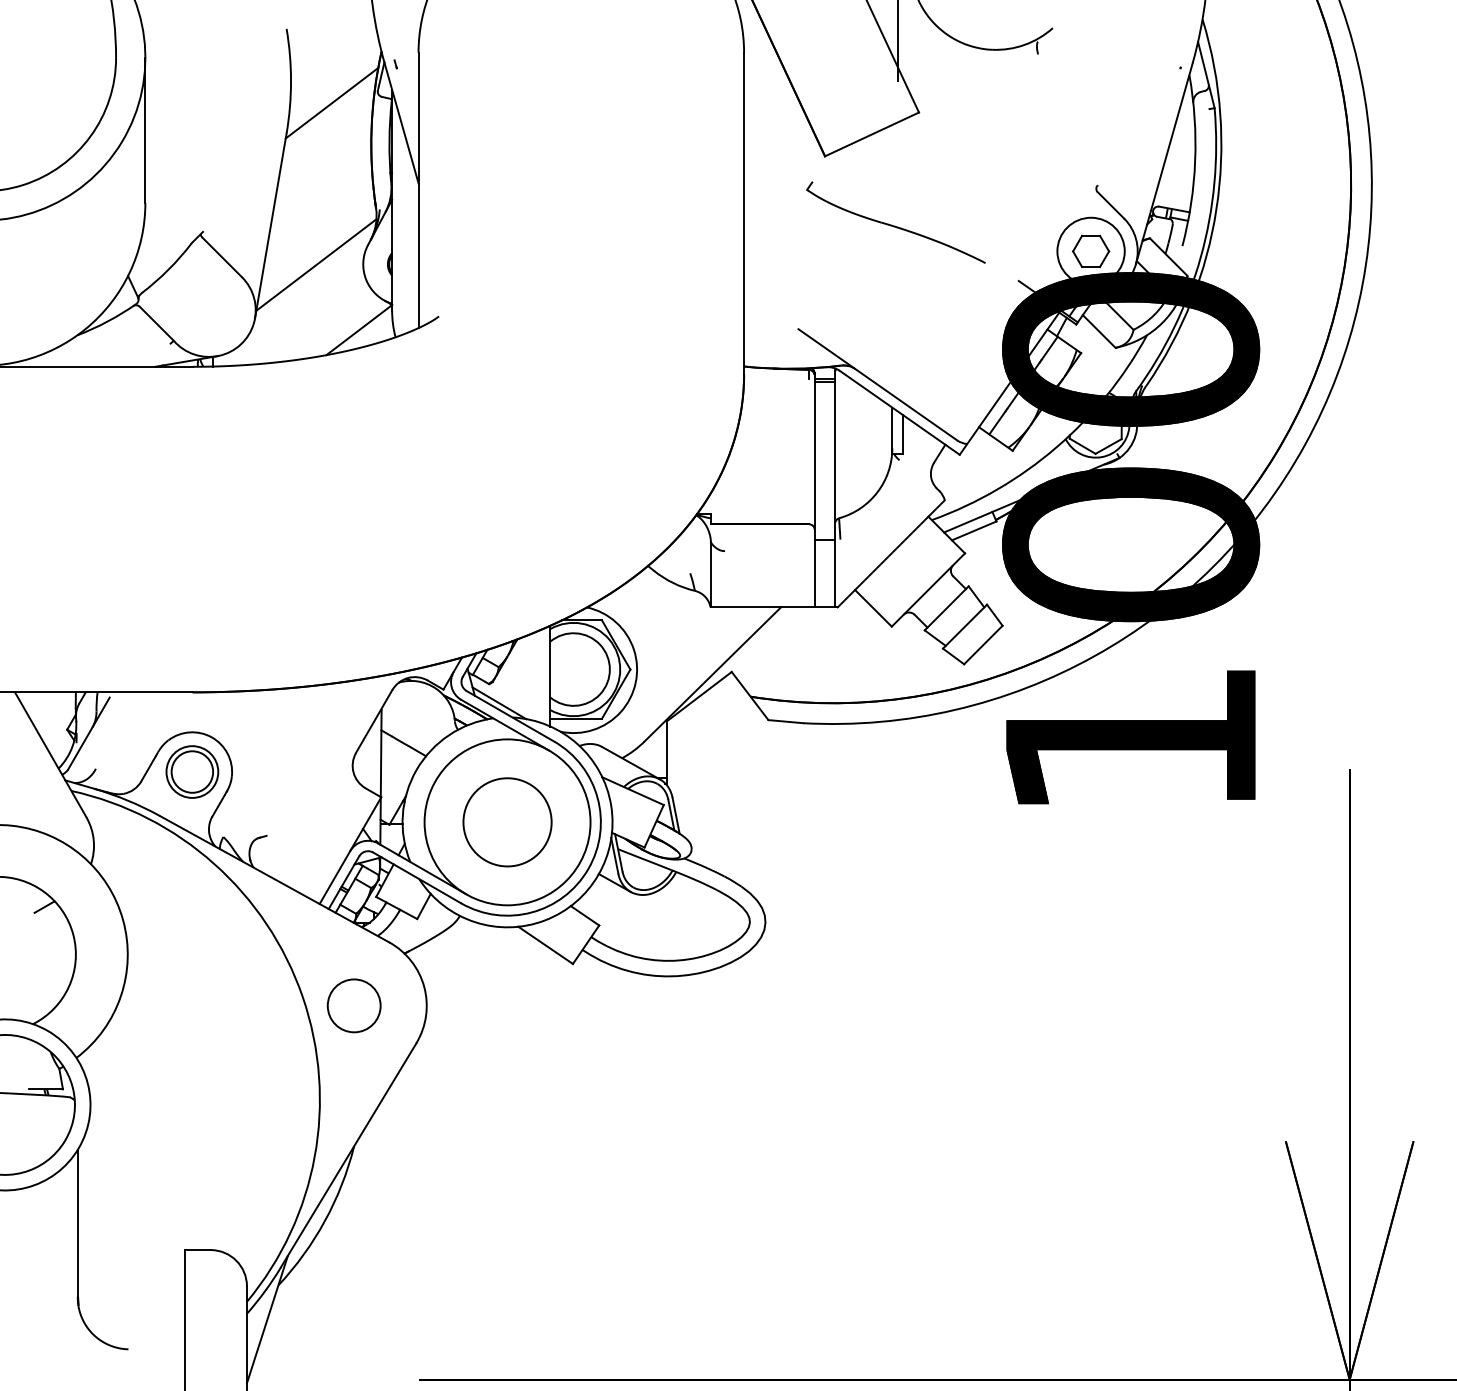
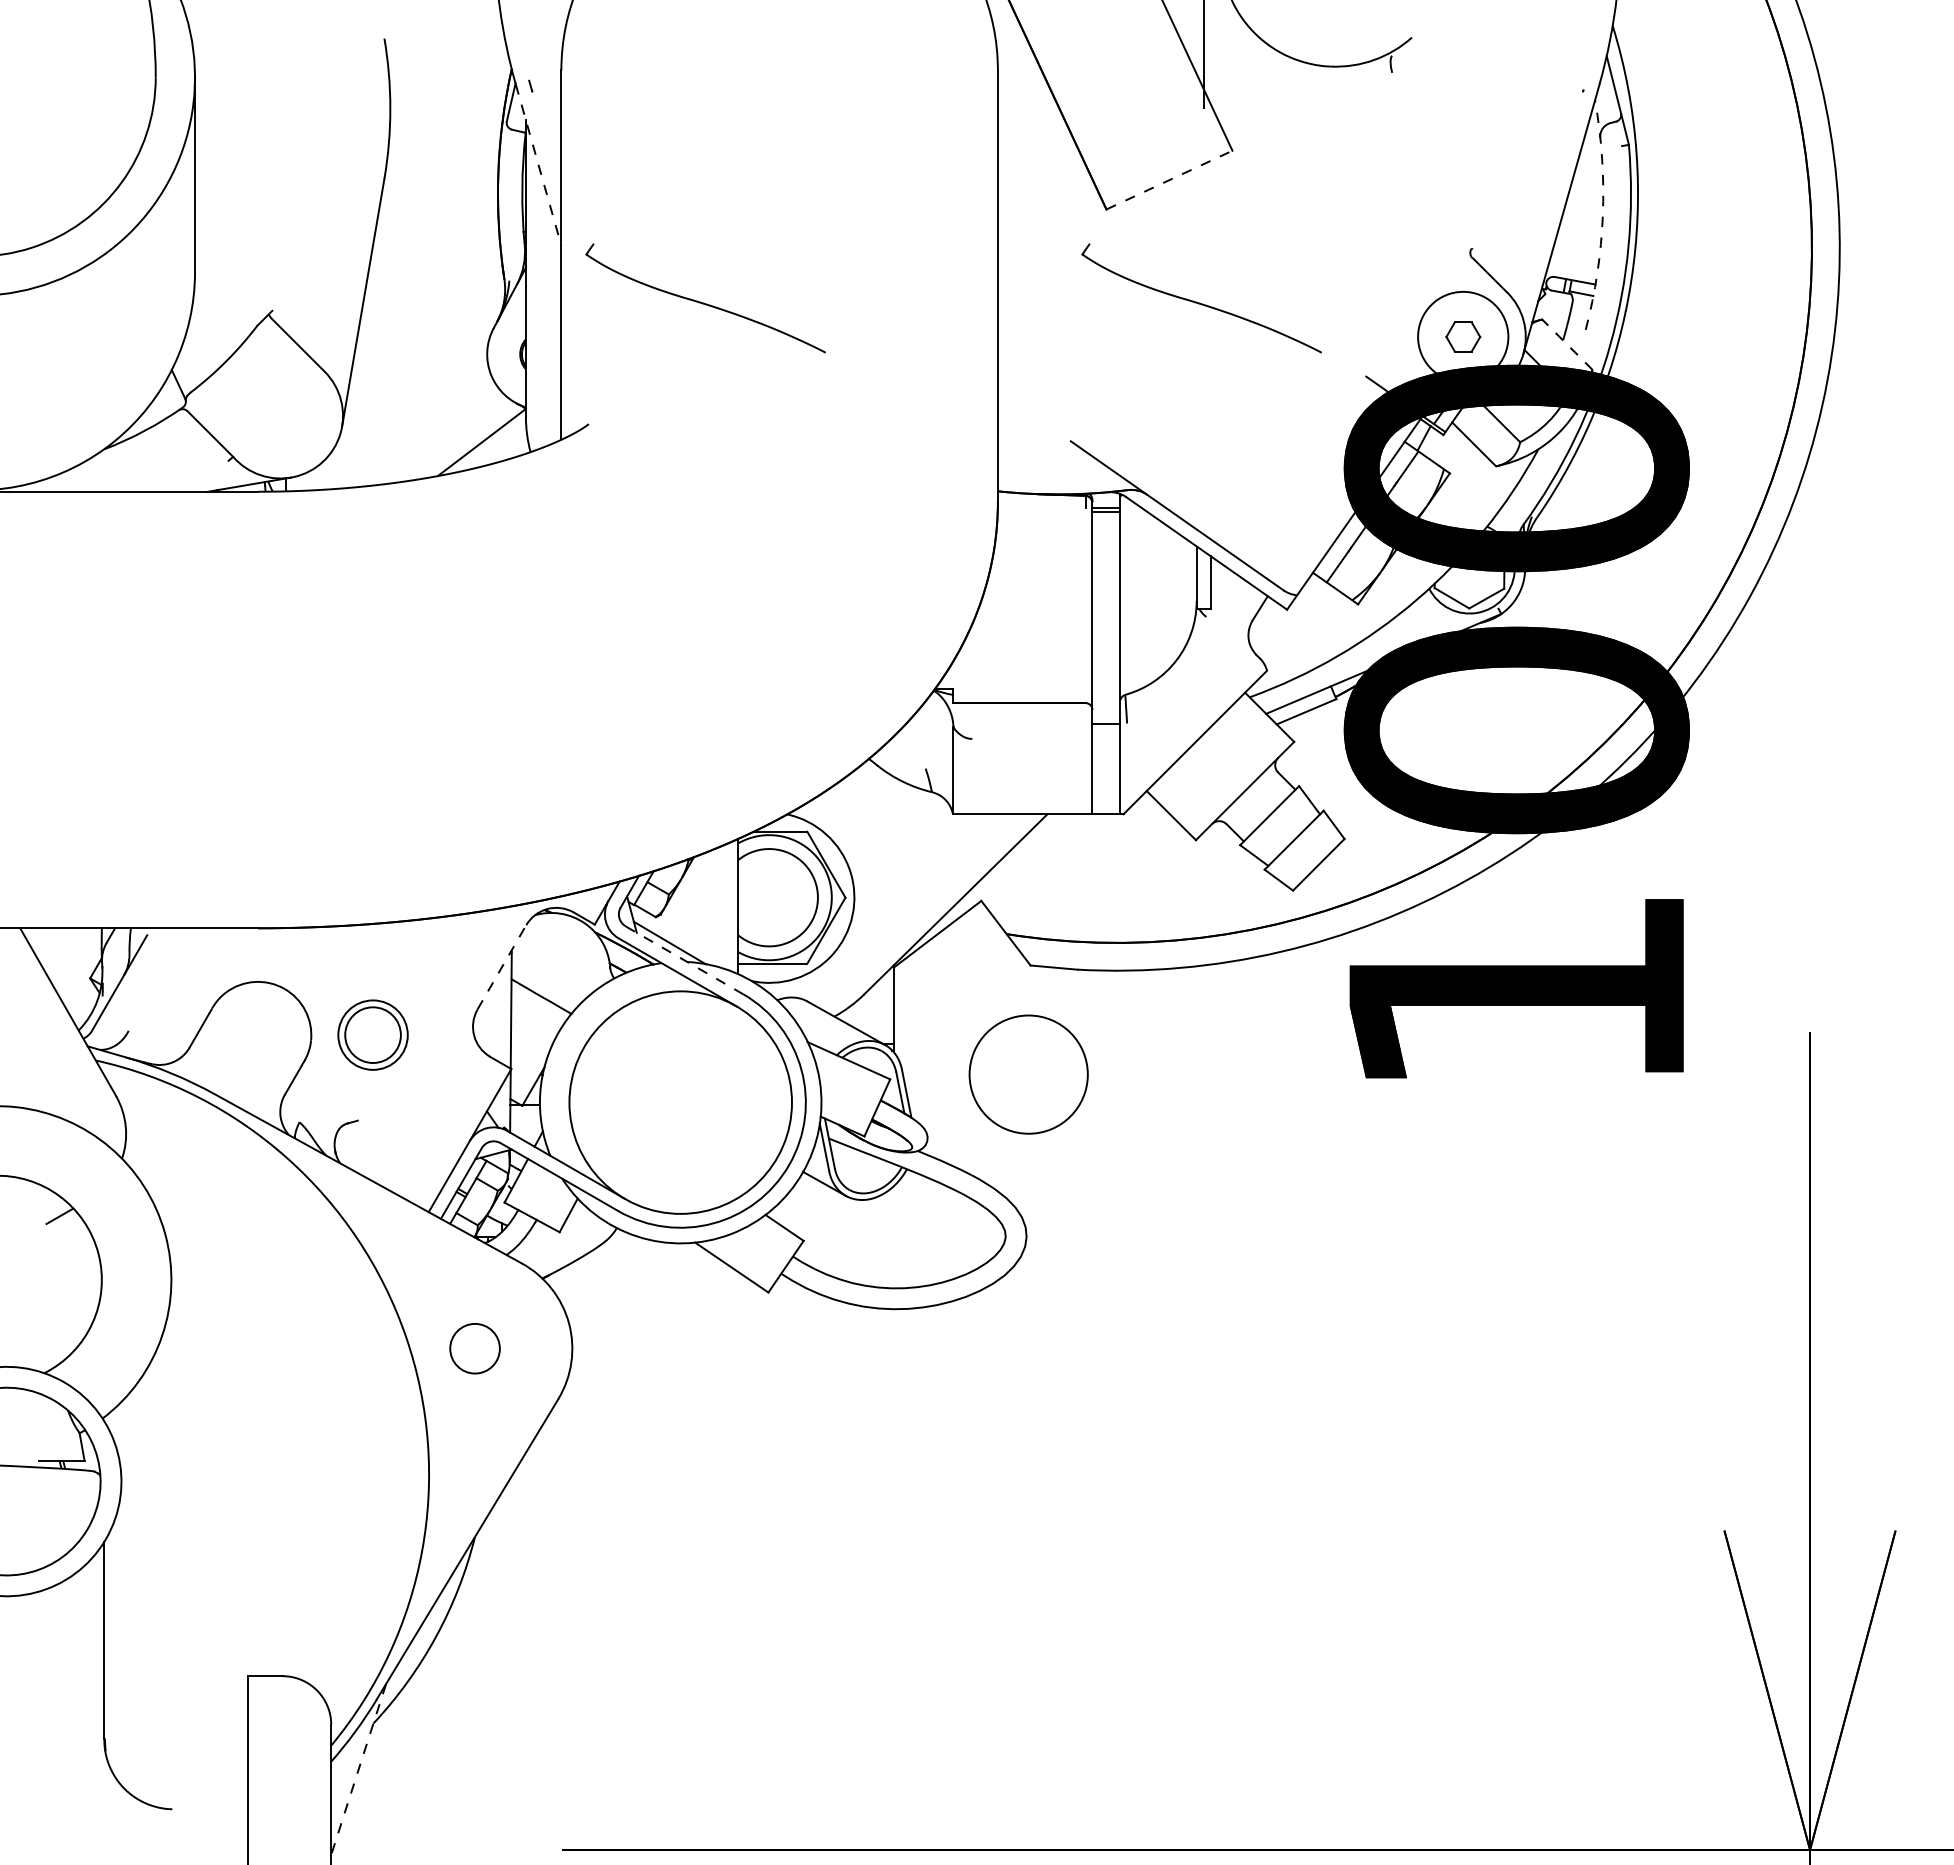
line: (332, 102) -> (445, 137), removed
line: (401, 123) -> (538, 165), solid -> dashed
line: (872, 133) -> (1169, 179), solid -> dashed
arc: (1194, 160) -> (1602, 215), solid -> dashed
part: (526, 222) -> (705, 298), added
part: (1091, 251) -> (1463, 336), size x0.7
line: (1168, 257) -> (1567, 344), solid -> dashed
line: (316, 264) -> (424, 354), removed
line: (510, 716) -> (684, 960), solid -> dashed
line: (373, 721) -> (501, 967), solid -> dashed
part: (191, 771) -> (372, 1034), moved
circle: (507, 822) -> (1028, 1074), moved
circle: (353, 1005) -> (474, 1348), size x0.7
line: (267, 1319) -> (358, 1769), solid -> dashed

